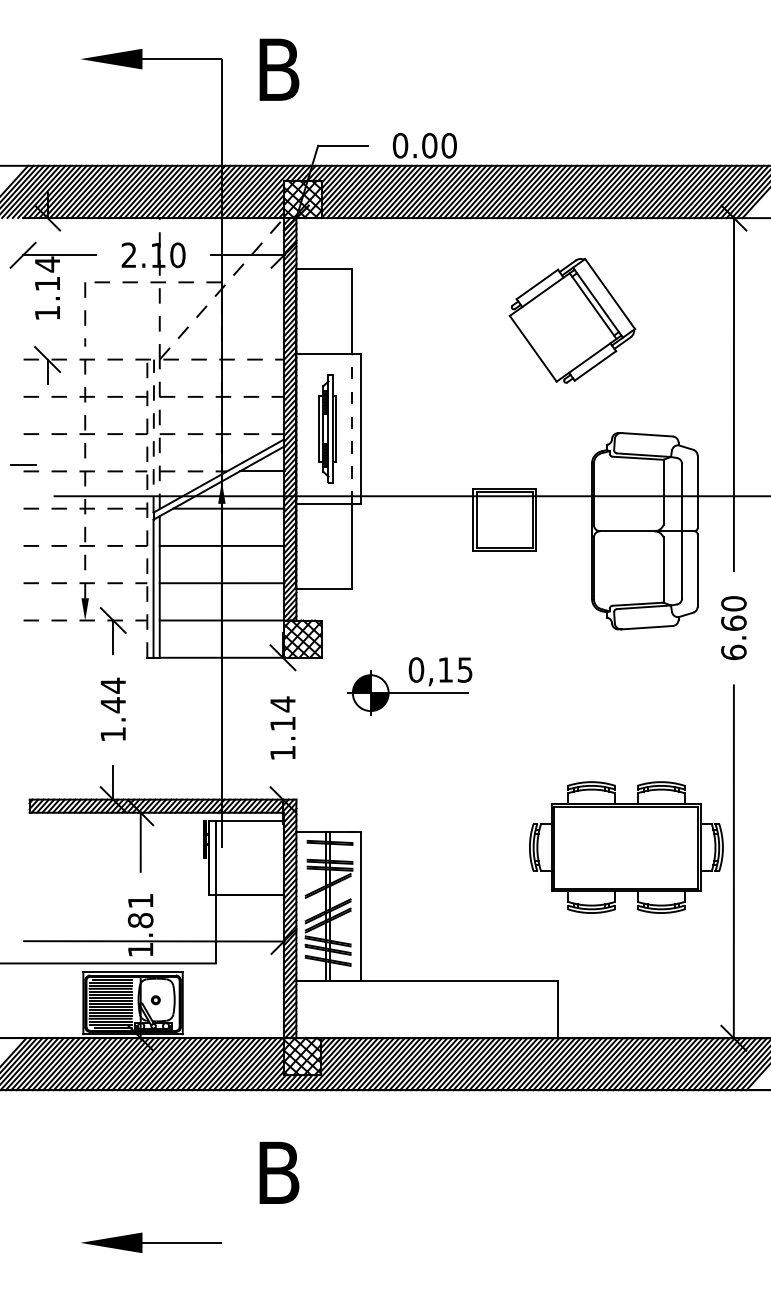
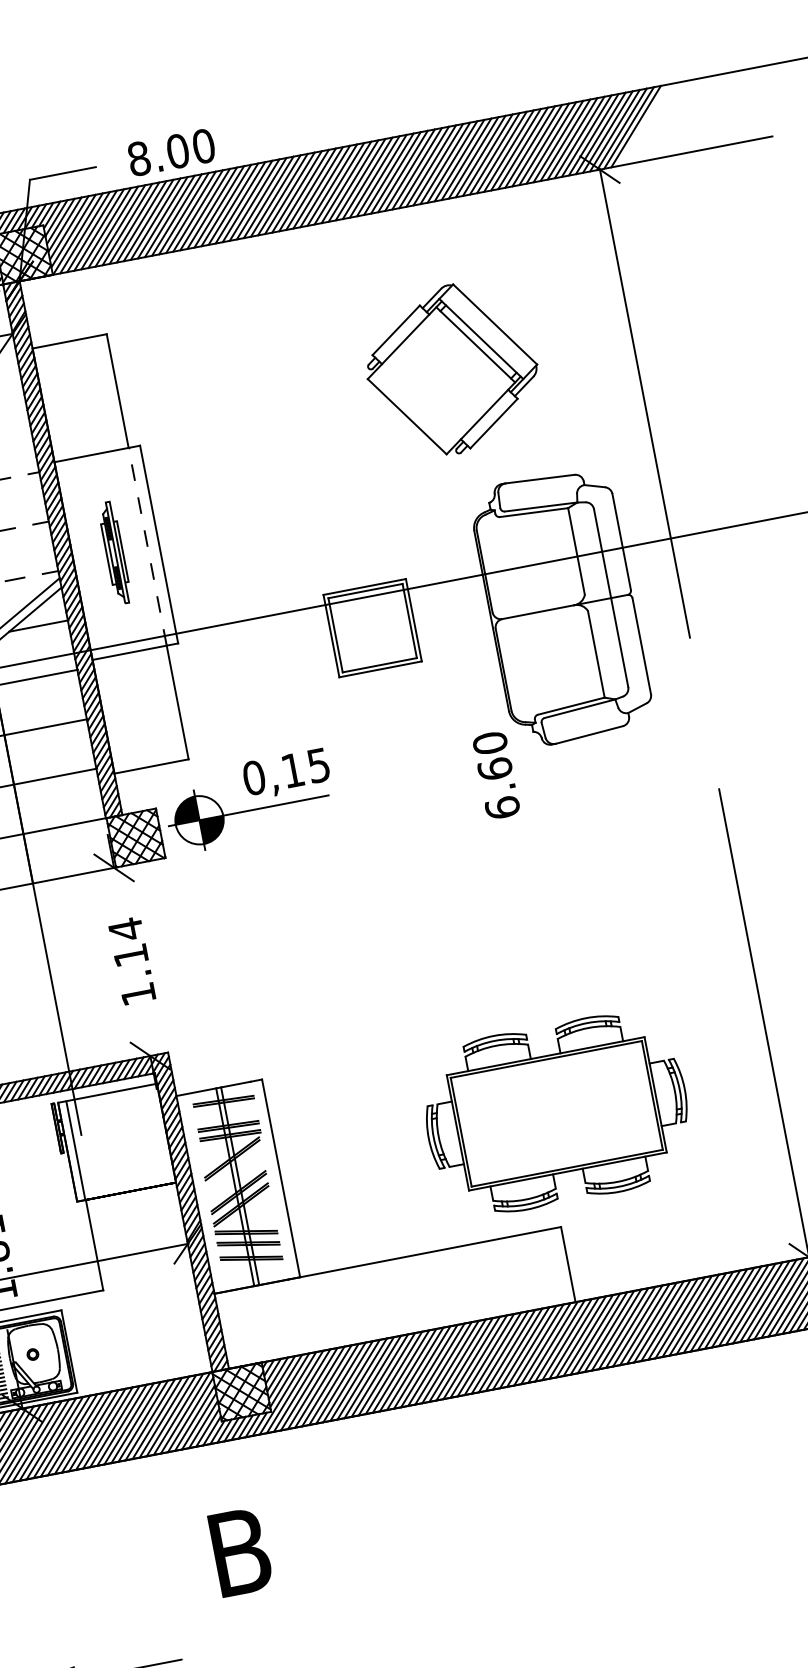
text: (400, 145) -> (139, 158), 0.00 -> 8.00
part: (572, 320) -> (452, 369), moved
part: (327, 428) -> (114, 552), size x0.7
text: (733, 628) -> (495, 776), moved
part: (409, 686) -> (249, 801), moved
part: (626, 847) -> (556, 1113), moved

